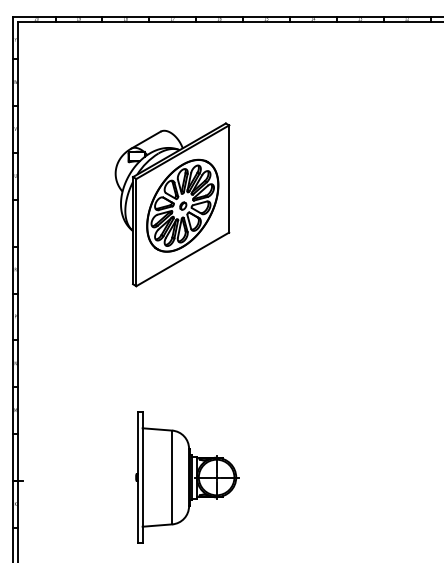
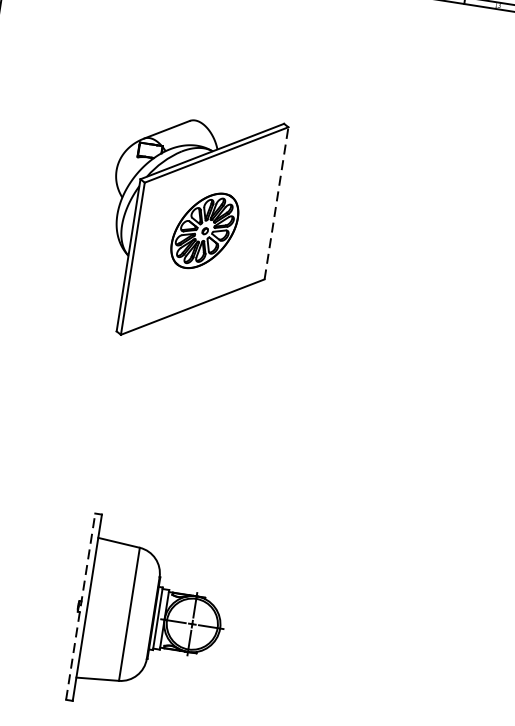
line: (229, 179) -> (276, 204), solid -> dashed
part: (182, 205) -> (204, 230), size x0.6
line: (137, 477) -> (80, 606), solid -> dashed

